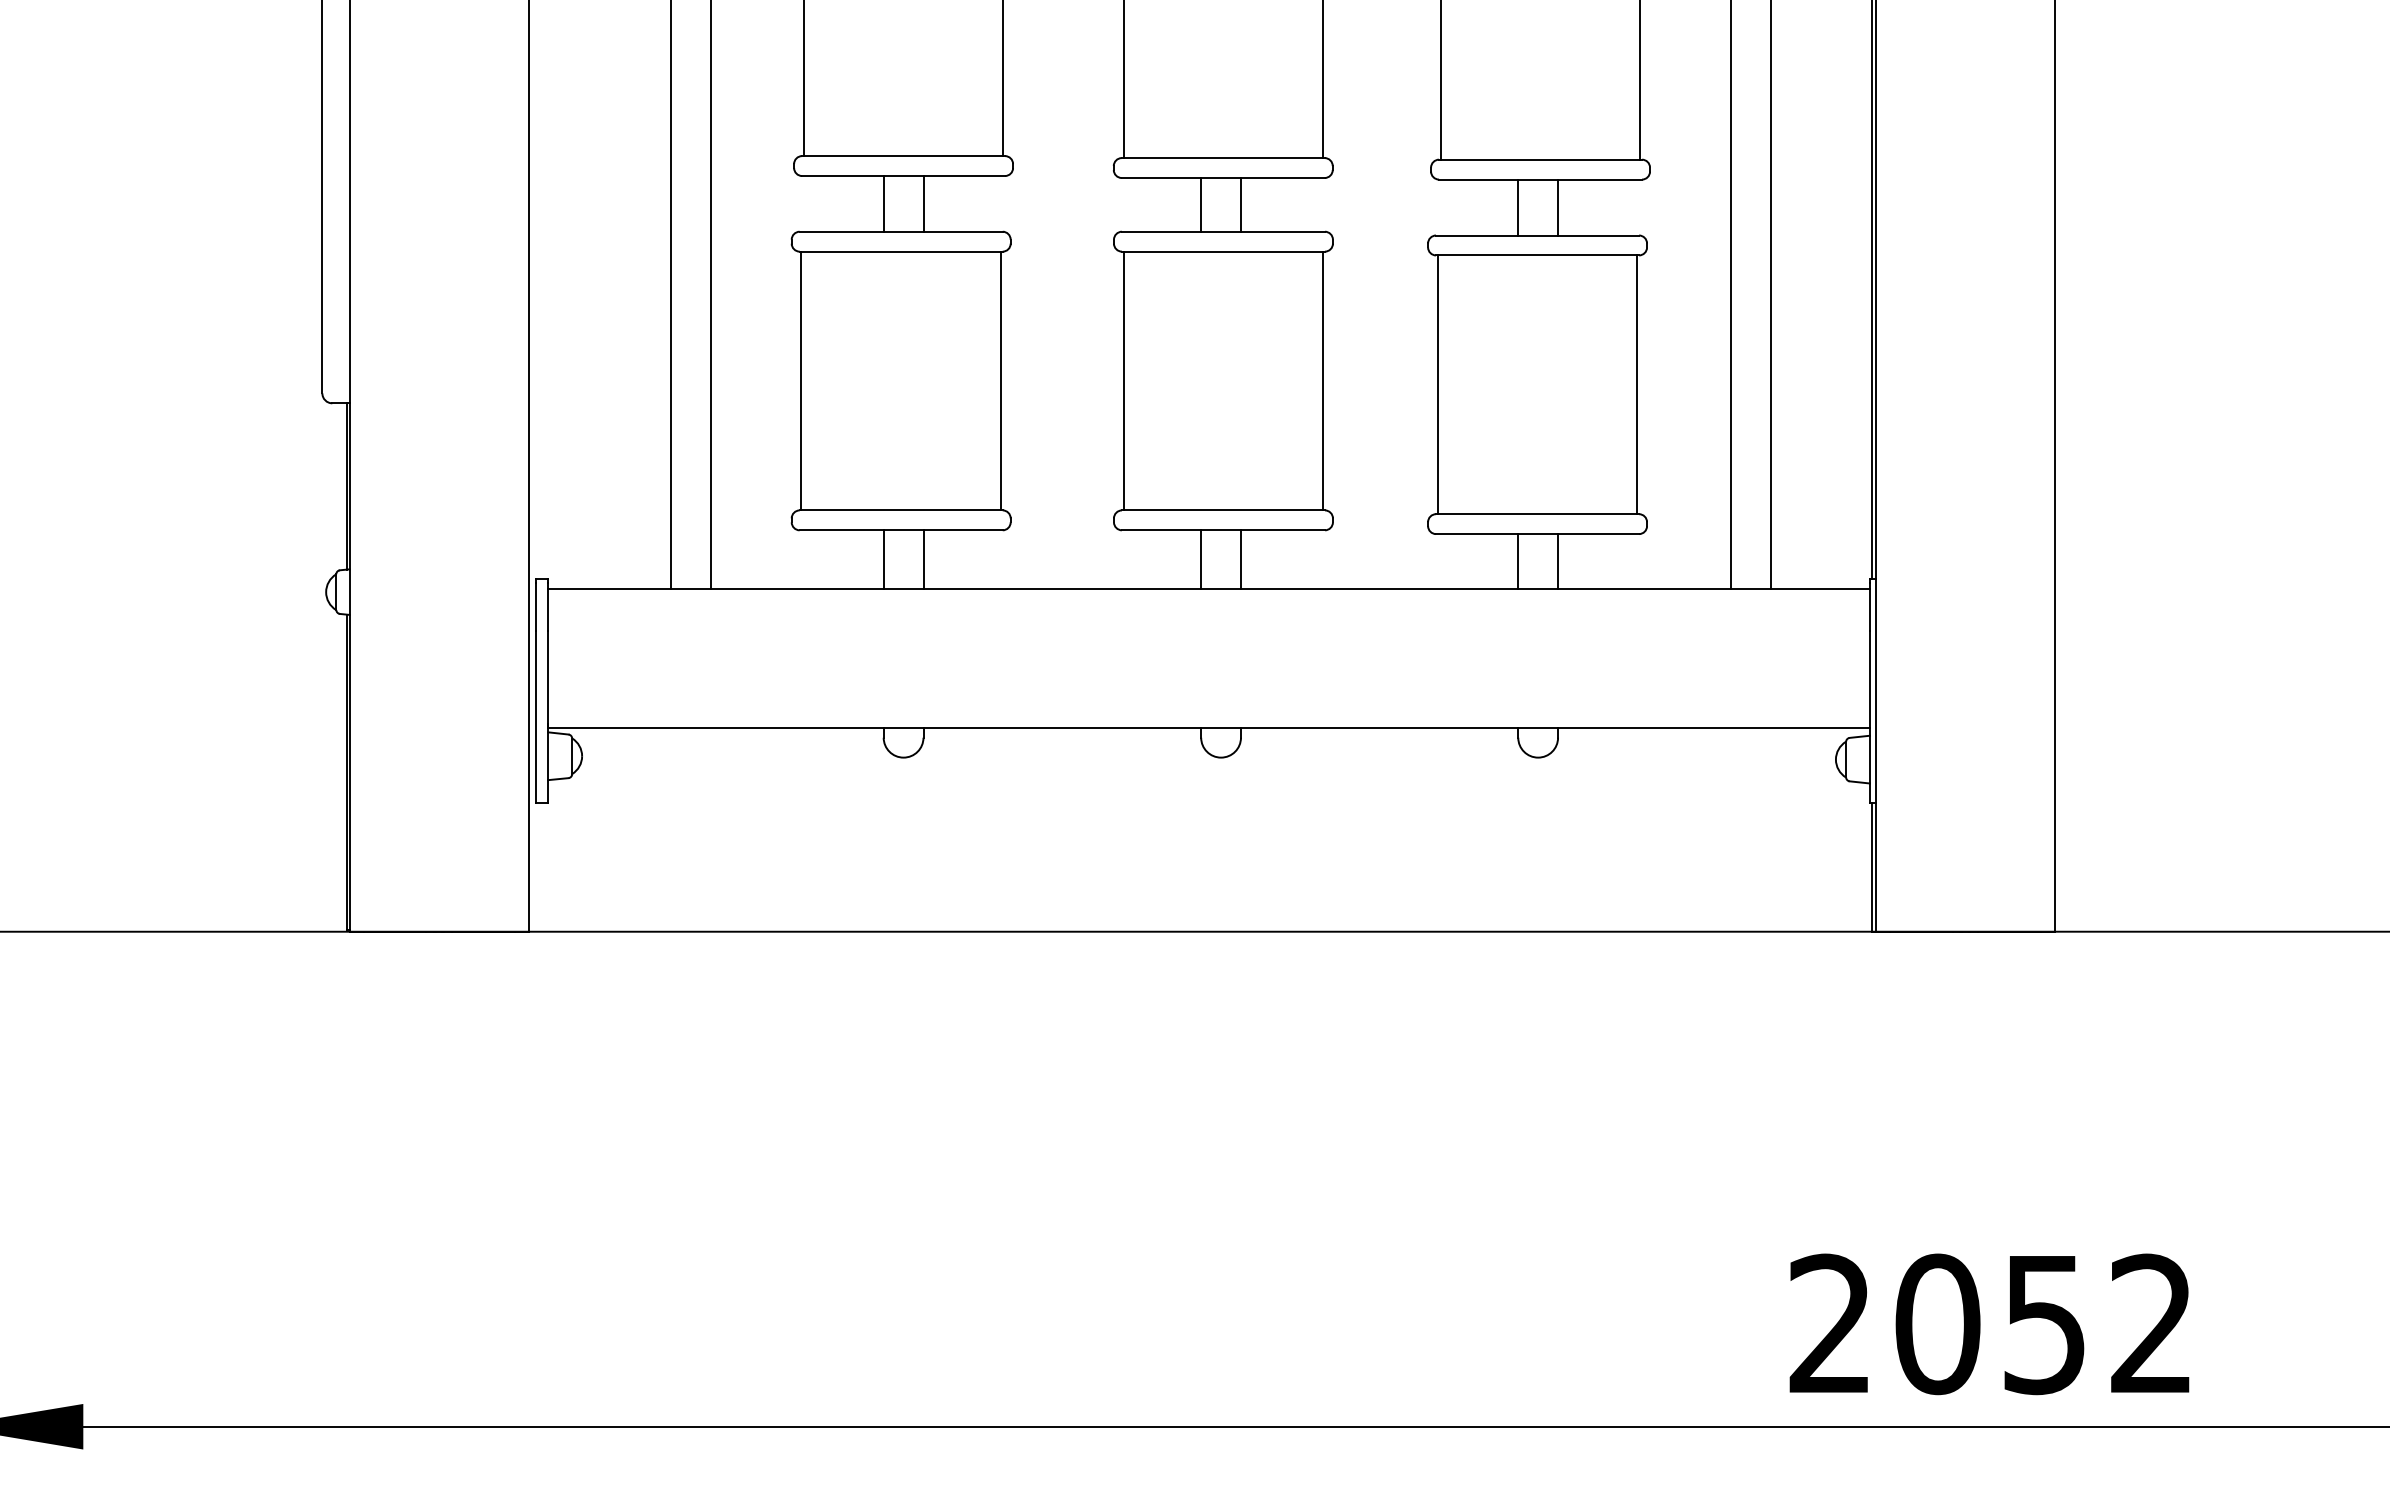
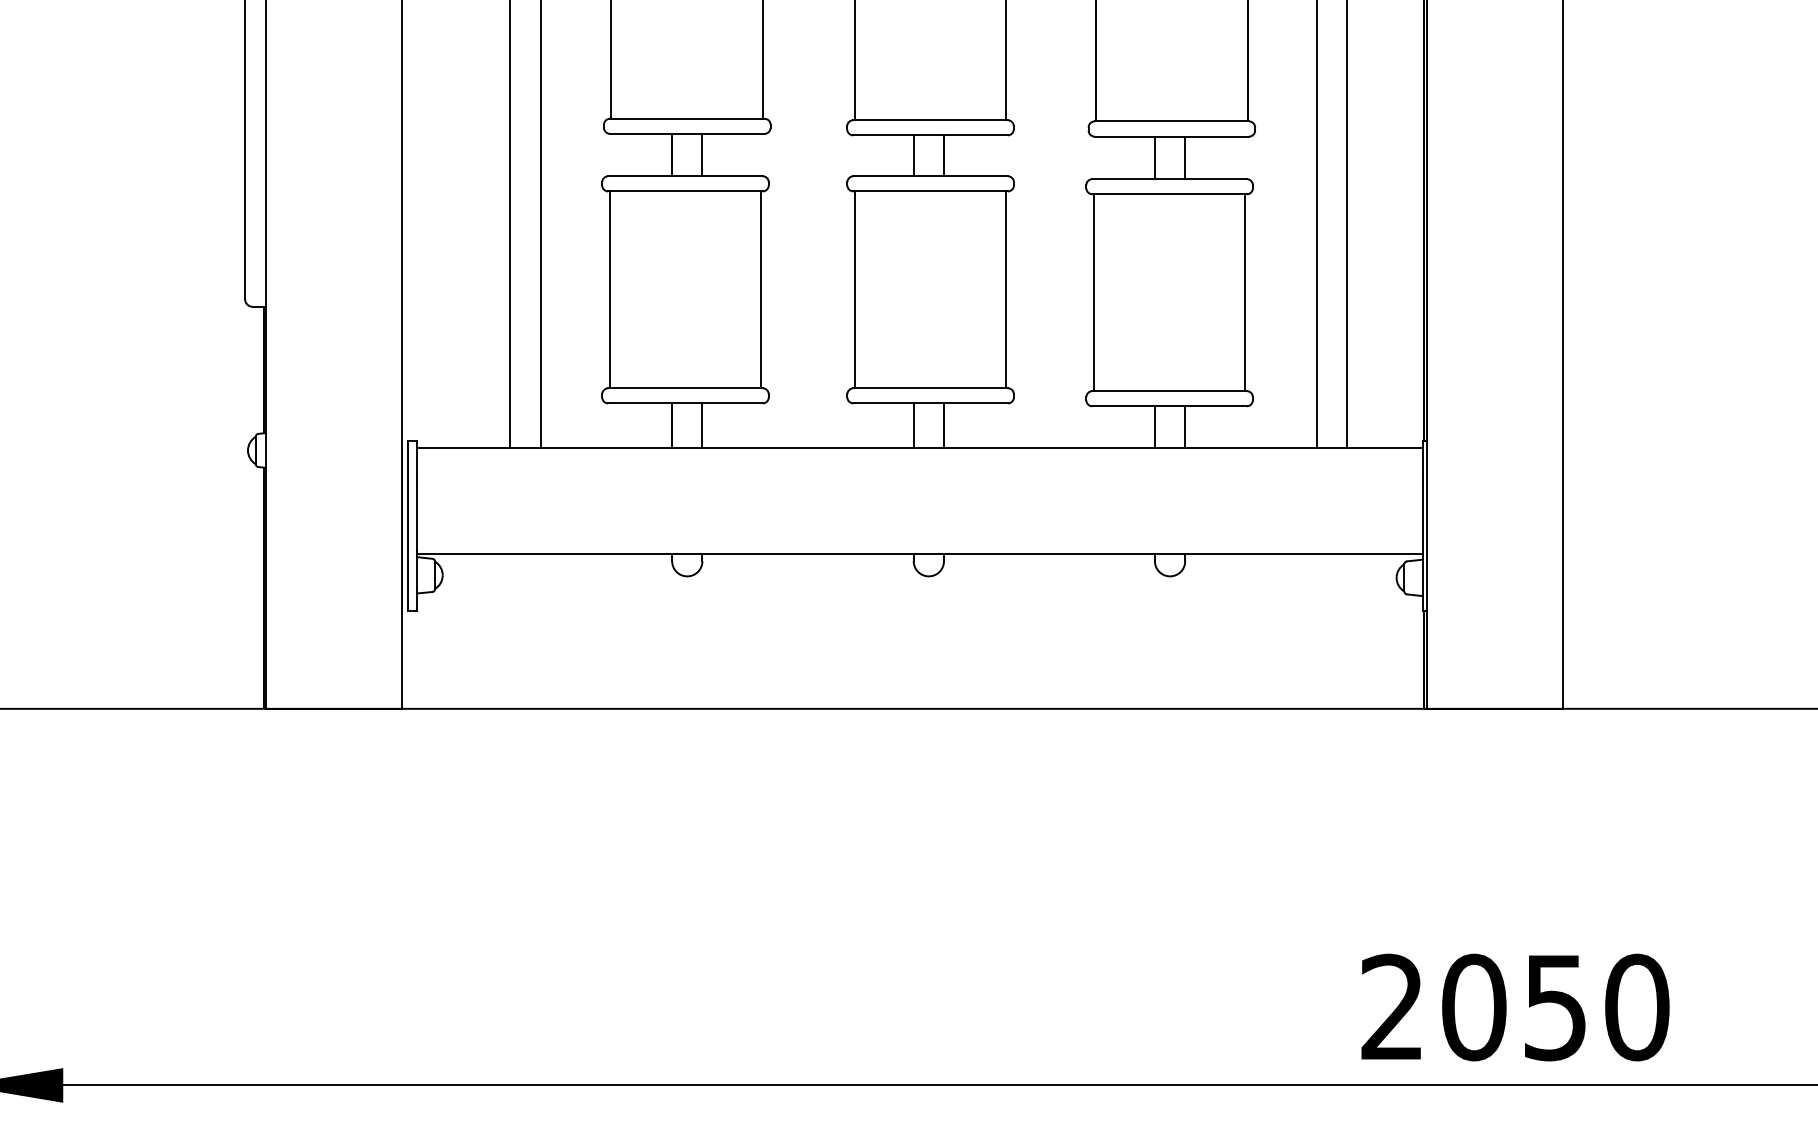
text: (2152, 1324) -> (1637, 1007), 2052 -> 2050

